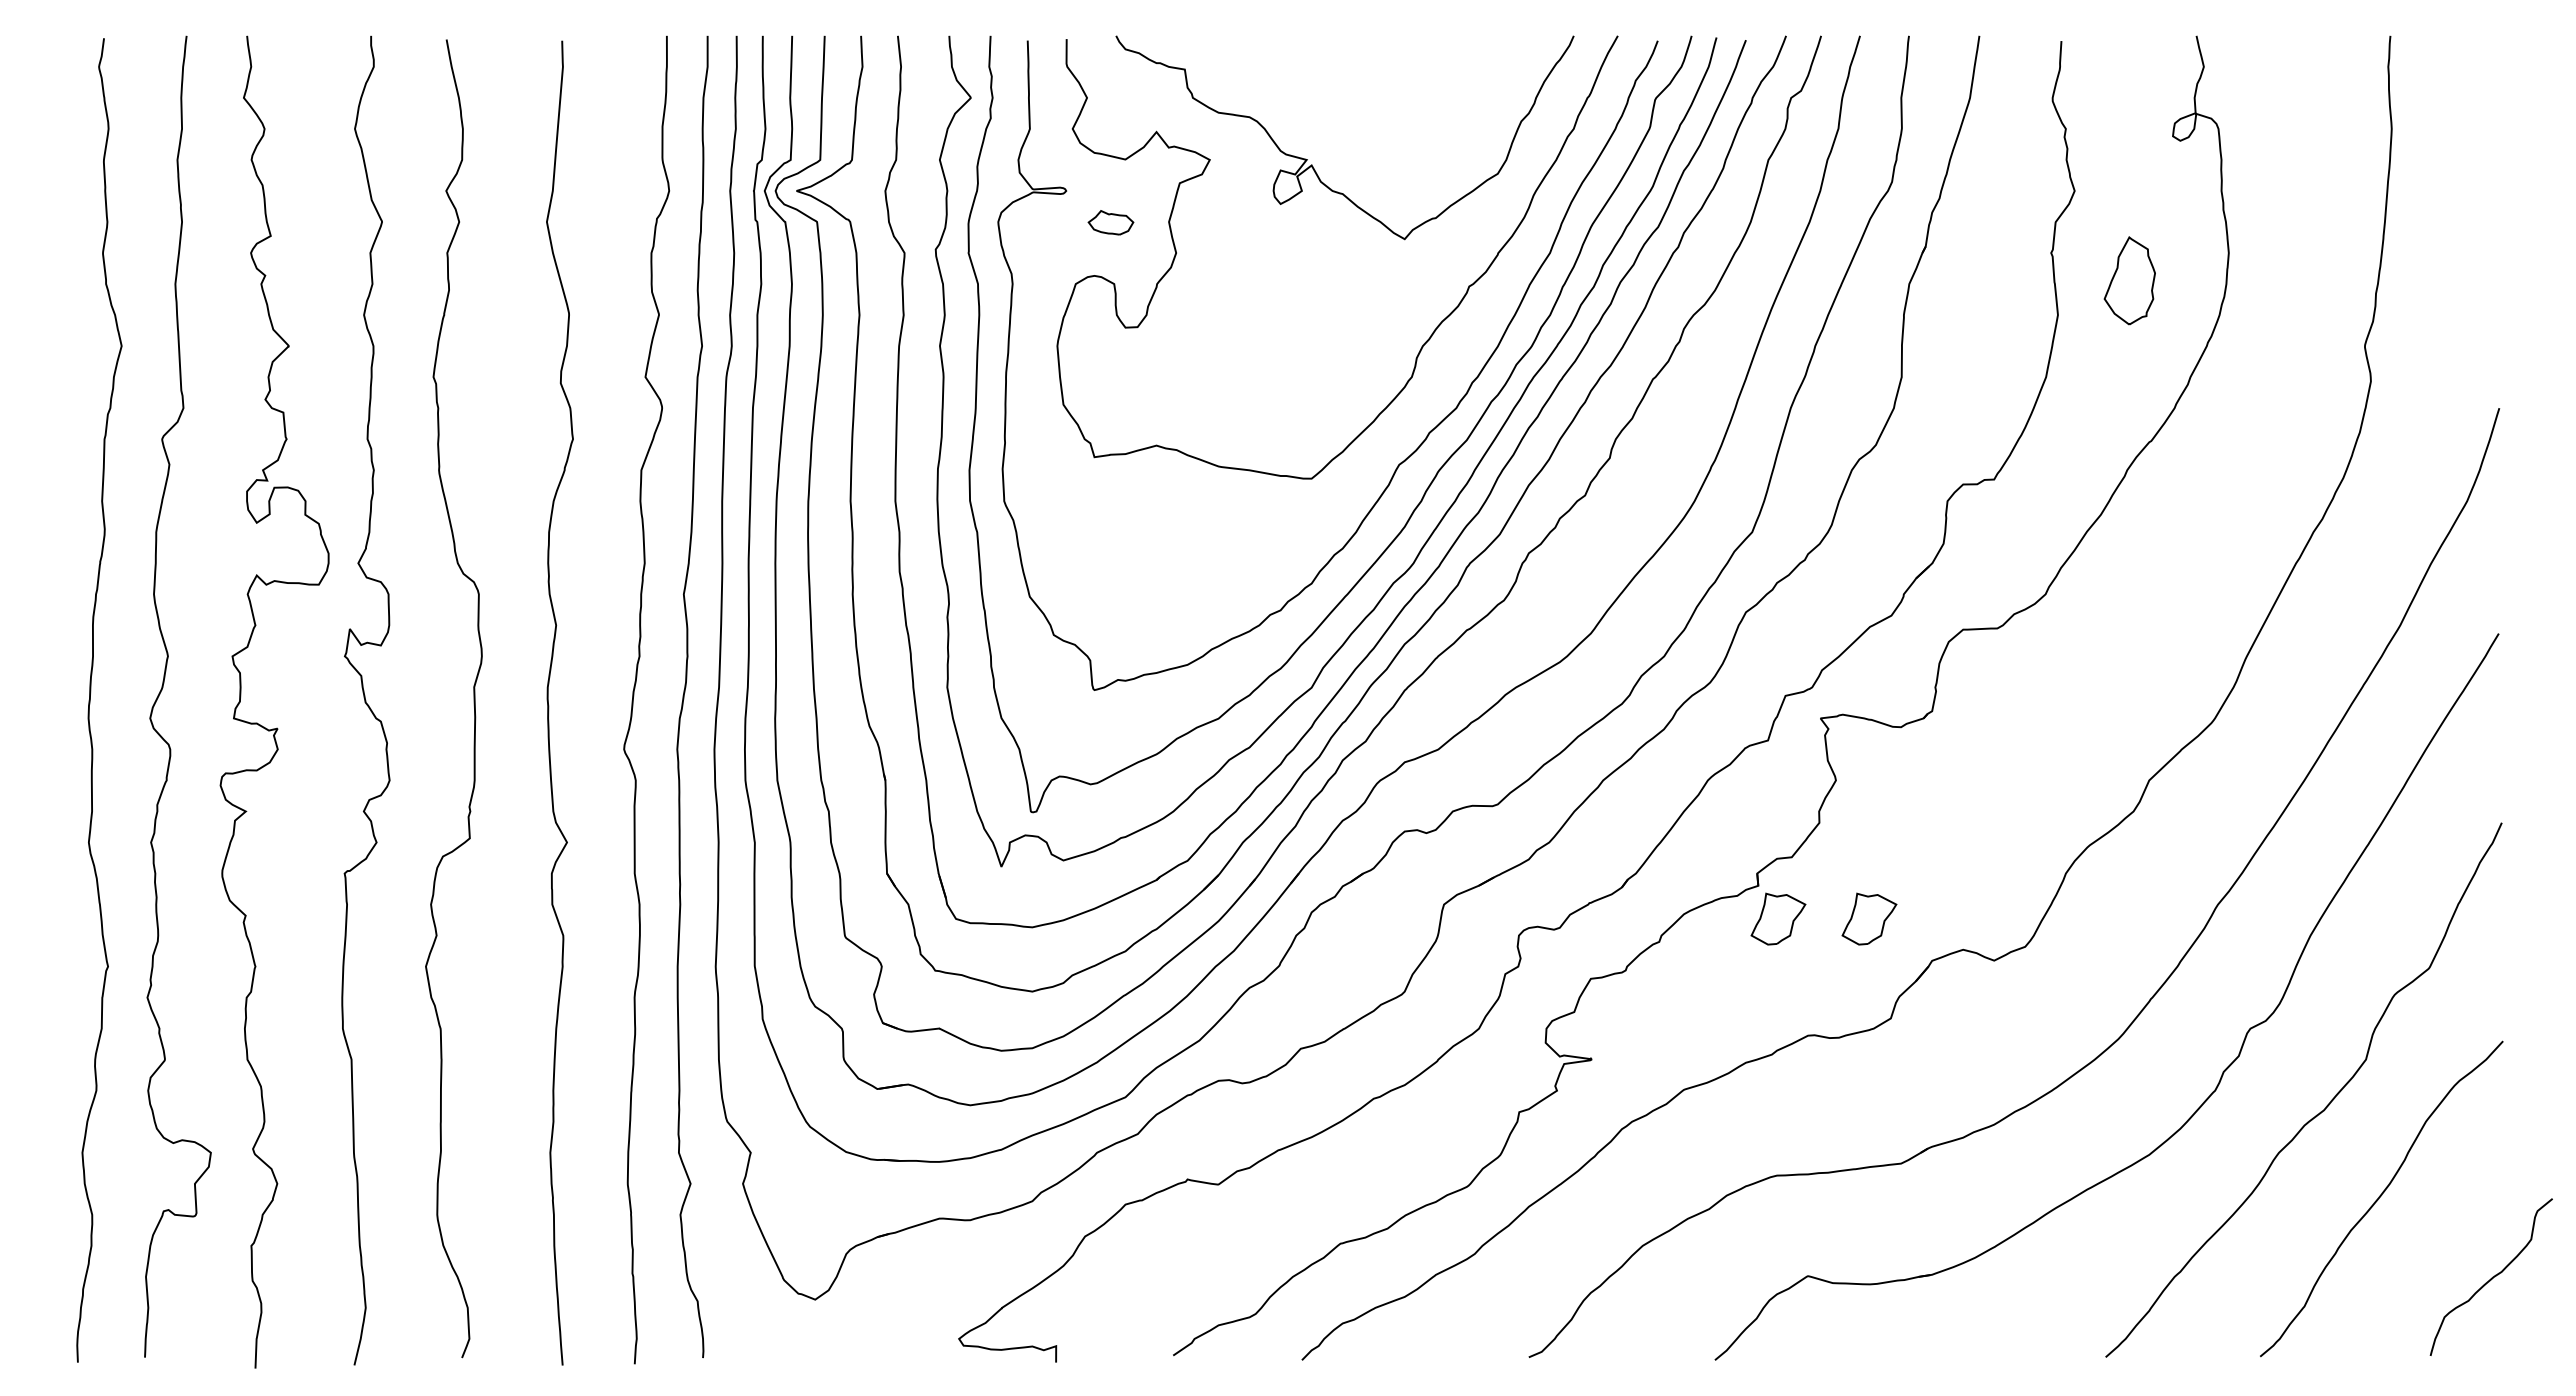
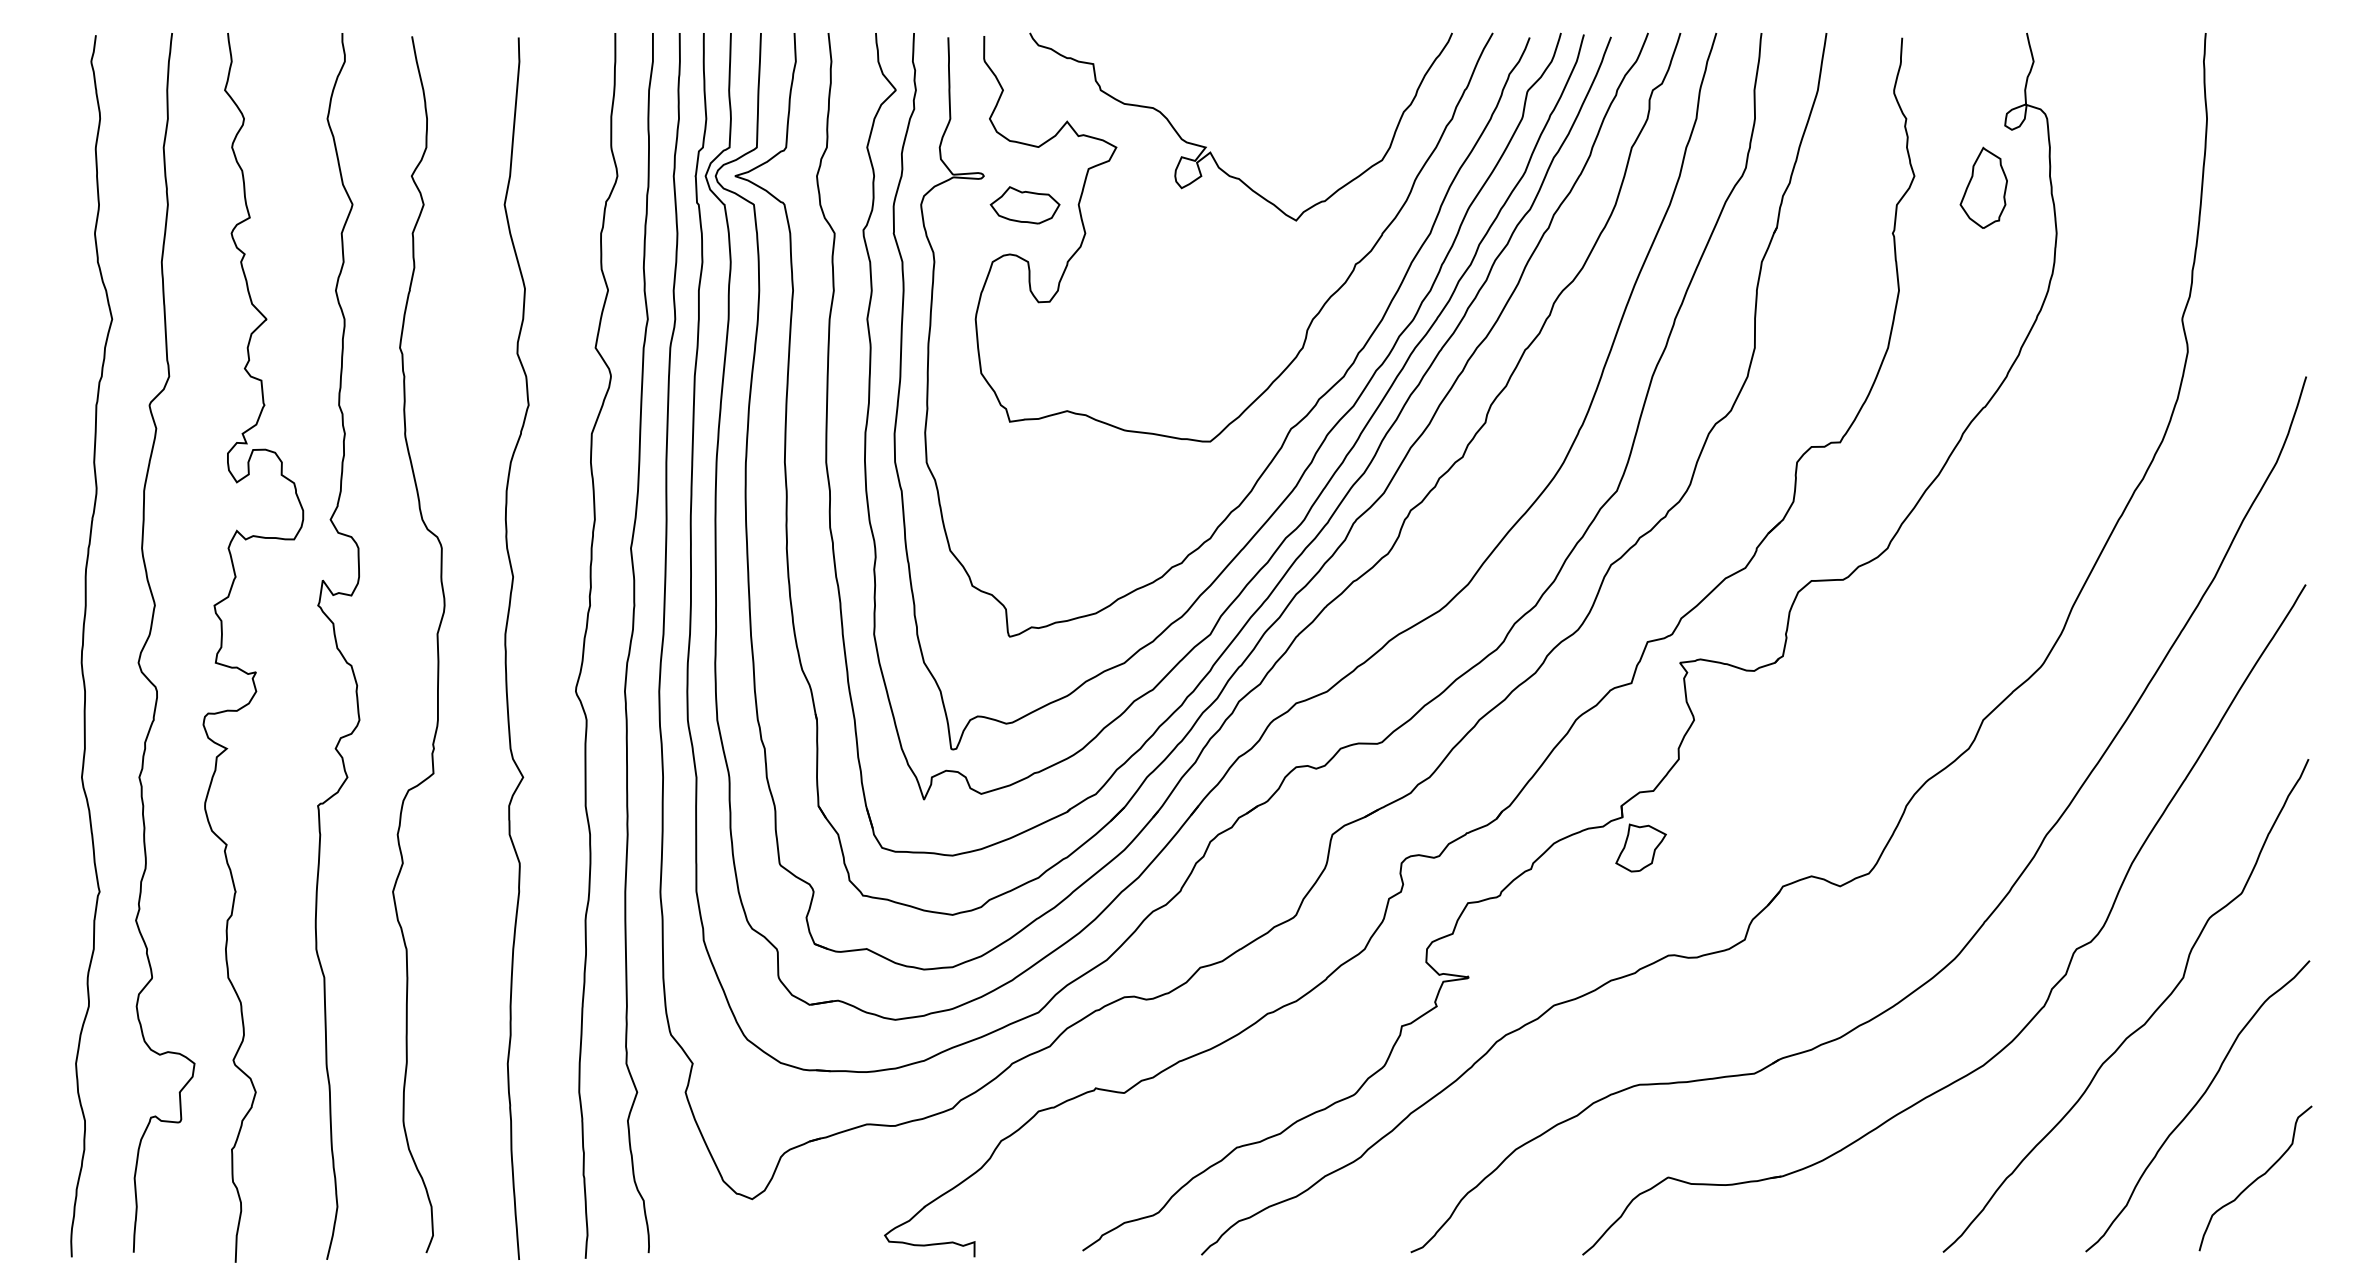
part: (1110, 222) -> (1024, 205), size x1.67
part: (2129, 280) -> (1983, 187), moved
part: (1869, 918) -> (1725, 847), removed
curve: (2491, 1277) -> (2255, 1178), moved

